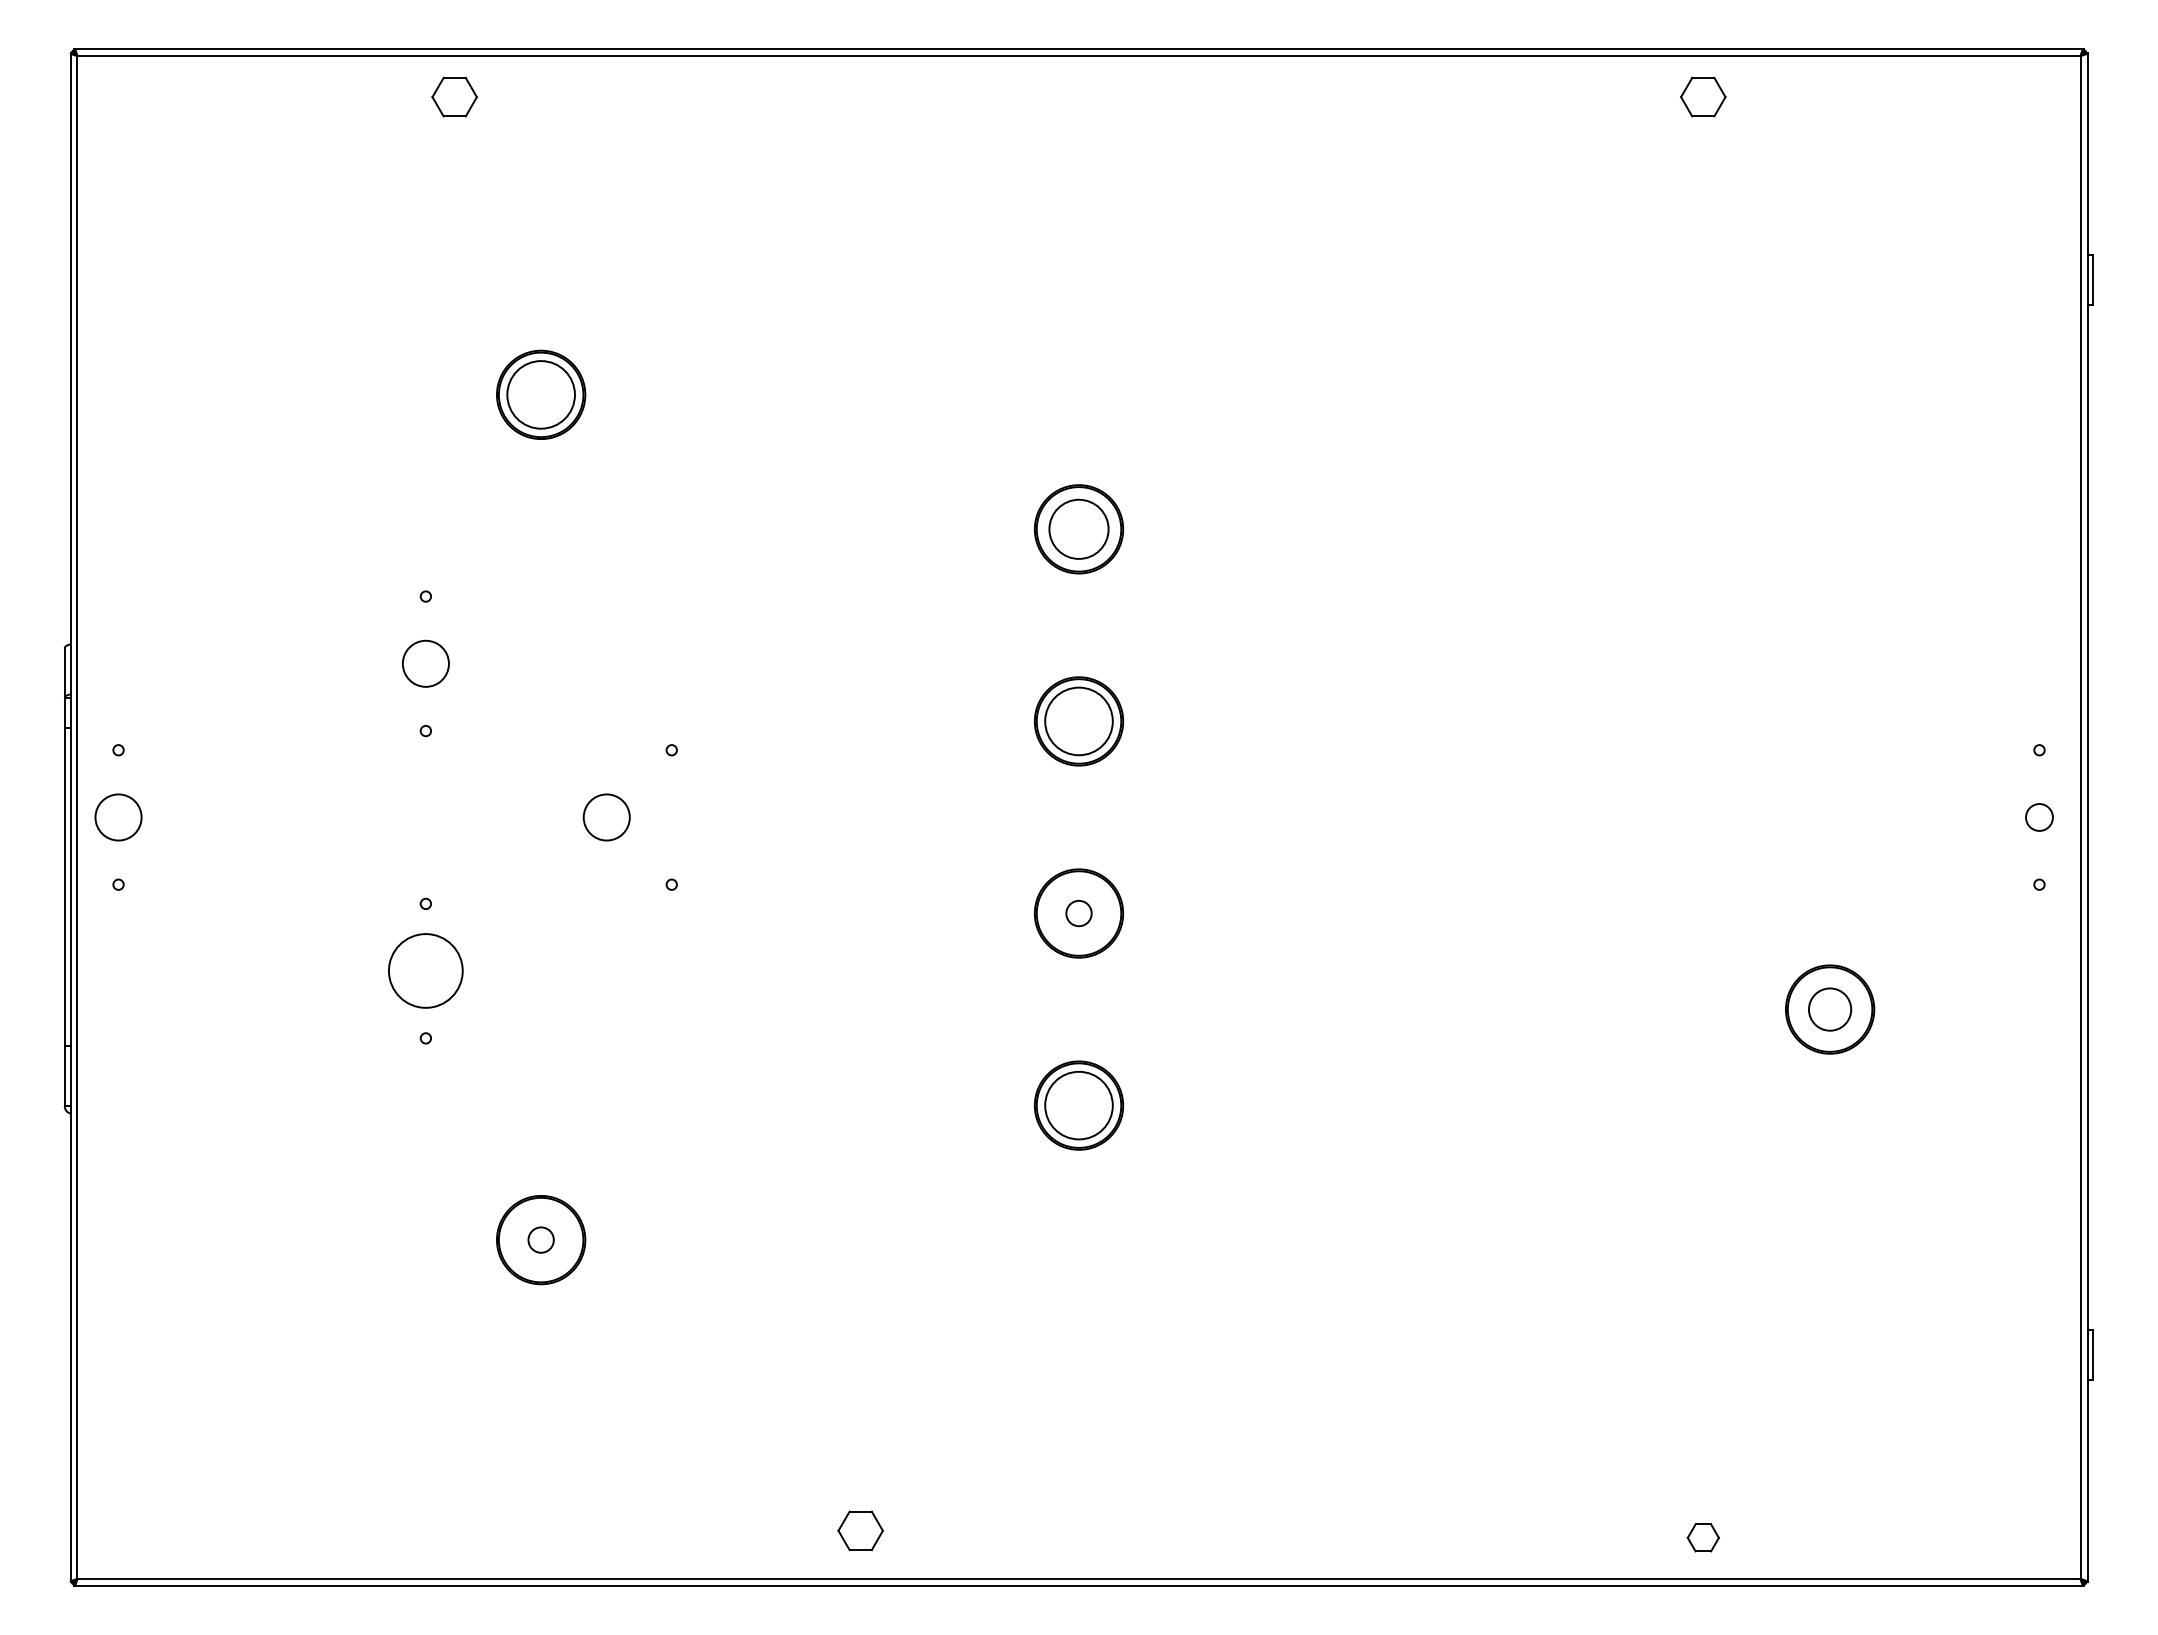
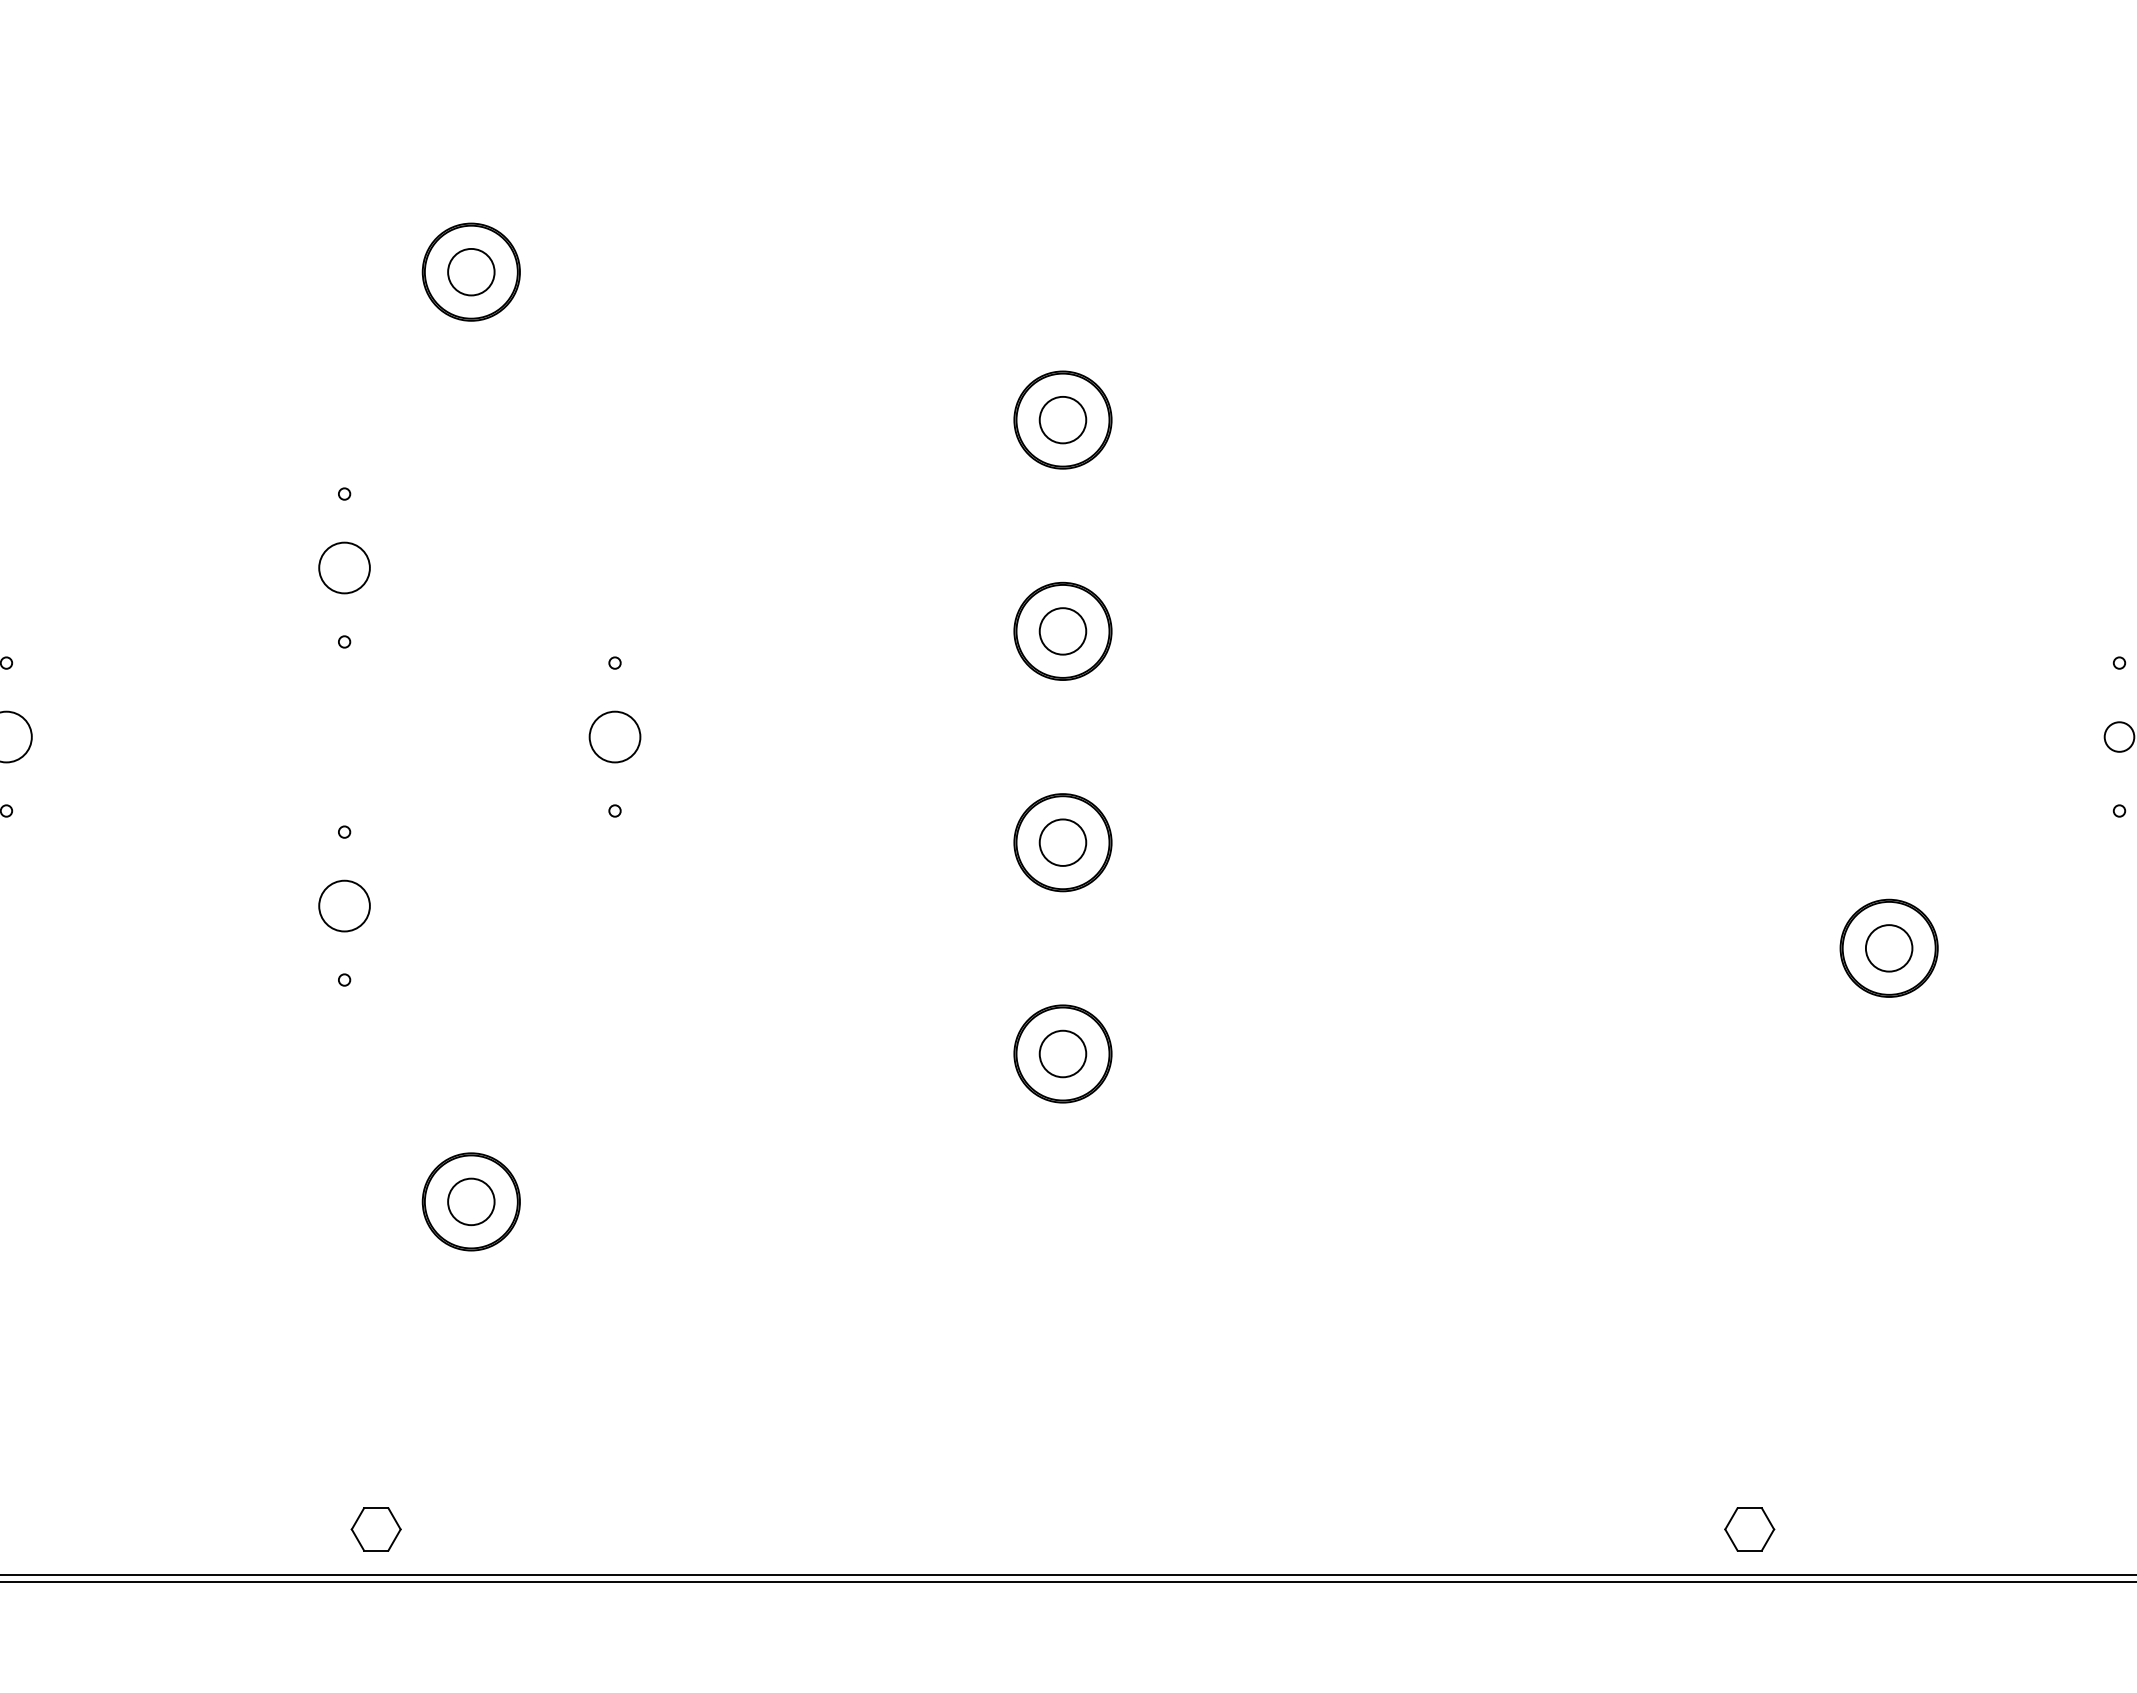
circle: (541, 394) -> (471, 271), size x0.62
circle: (1078, 529) -> (1062, 420), size x0.71
circle: (1078, 721) -> (1062, 631), size x0.62
circle: (606, 817) -> (614, 737), moved
circle: (1078, 913) -> (1062, 842), size x1.67
circle: (425, 971) -> (344, 906), size x0.62
circle: (1078, 1105) -> (1062, 1053), size x0.62
circle: (541, 1239) -> (471, 1201), size x1.67
part: (860, 1530) -> (376, 1529), moved
part: (1703, 1537) -> (1749, 1529), size x1.43

